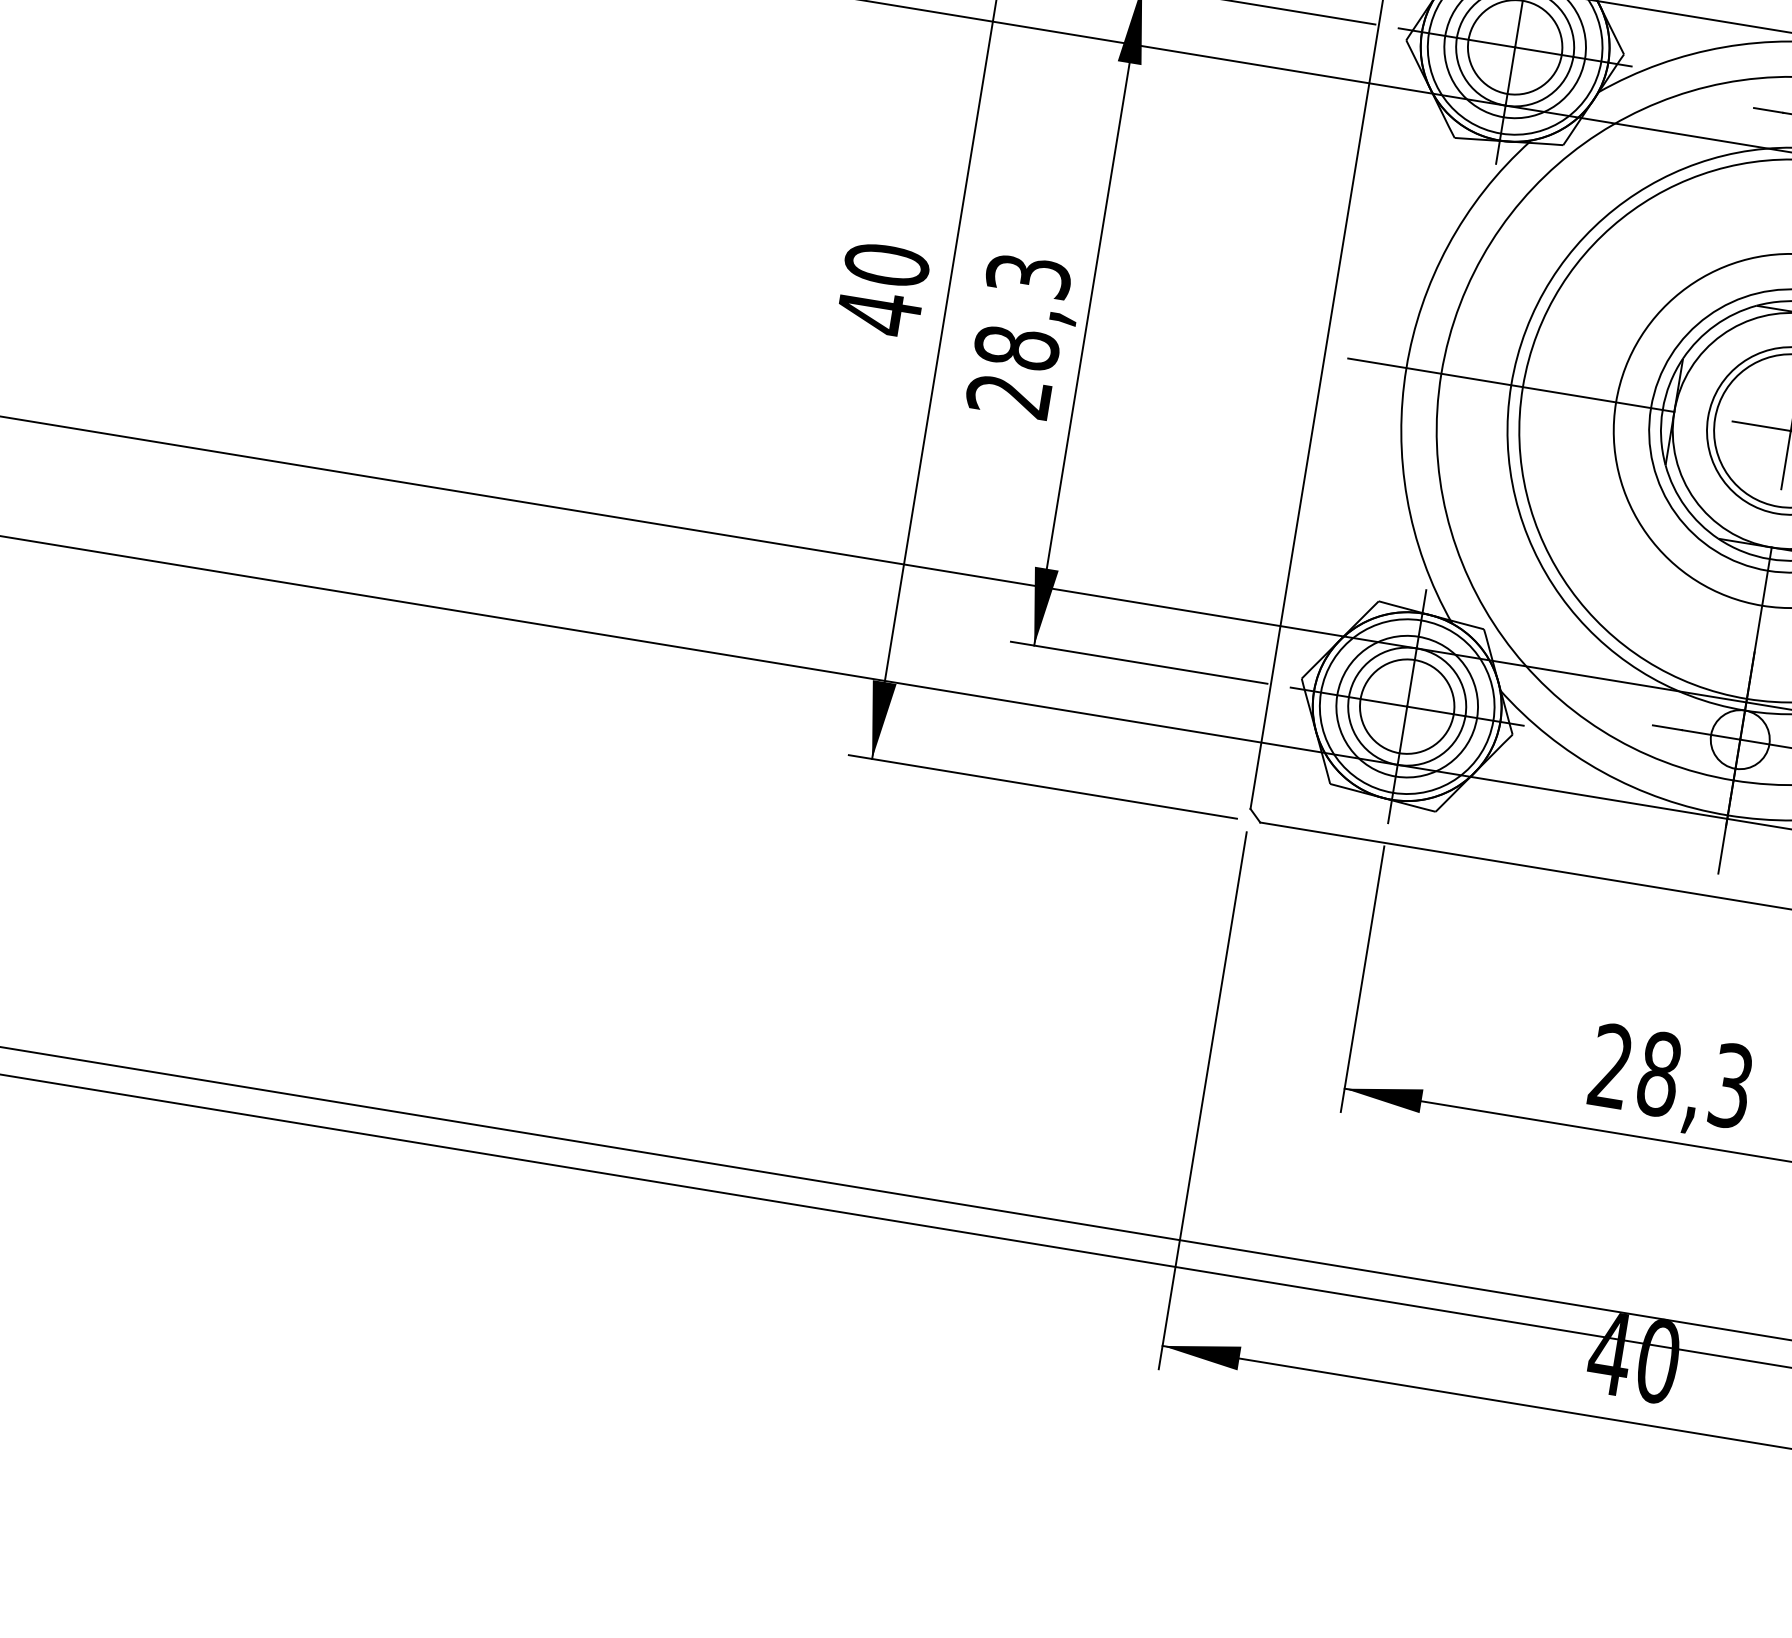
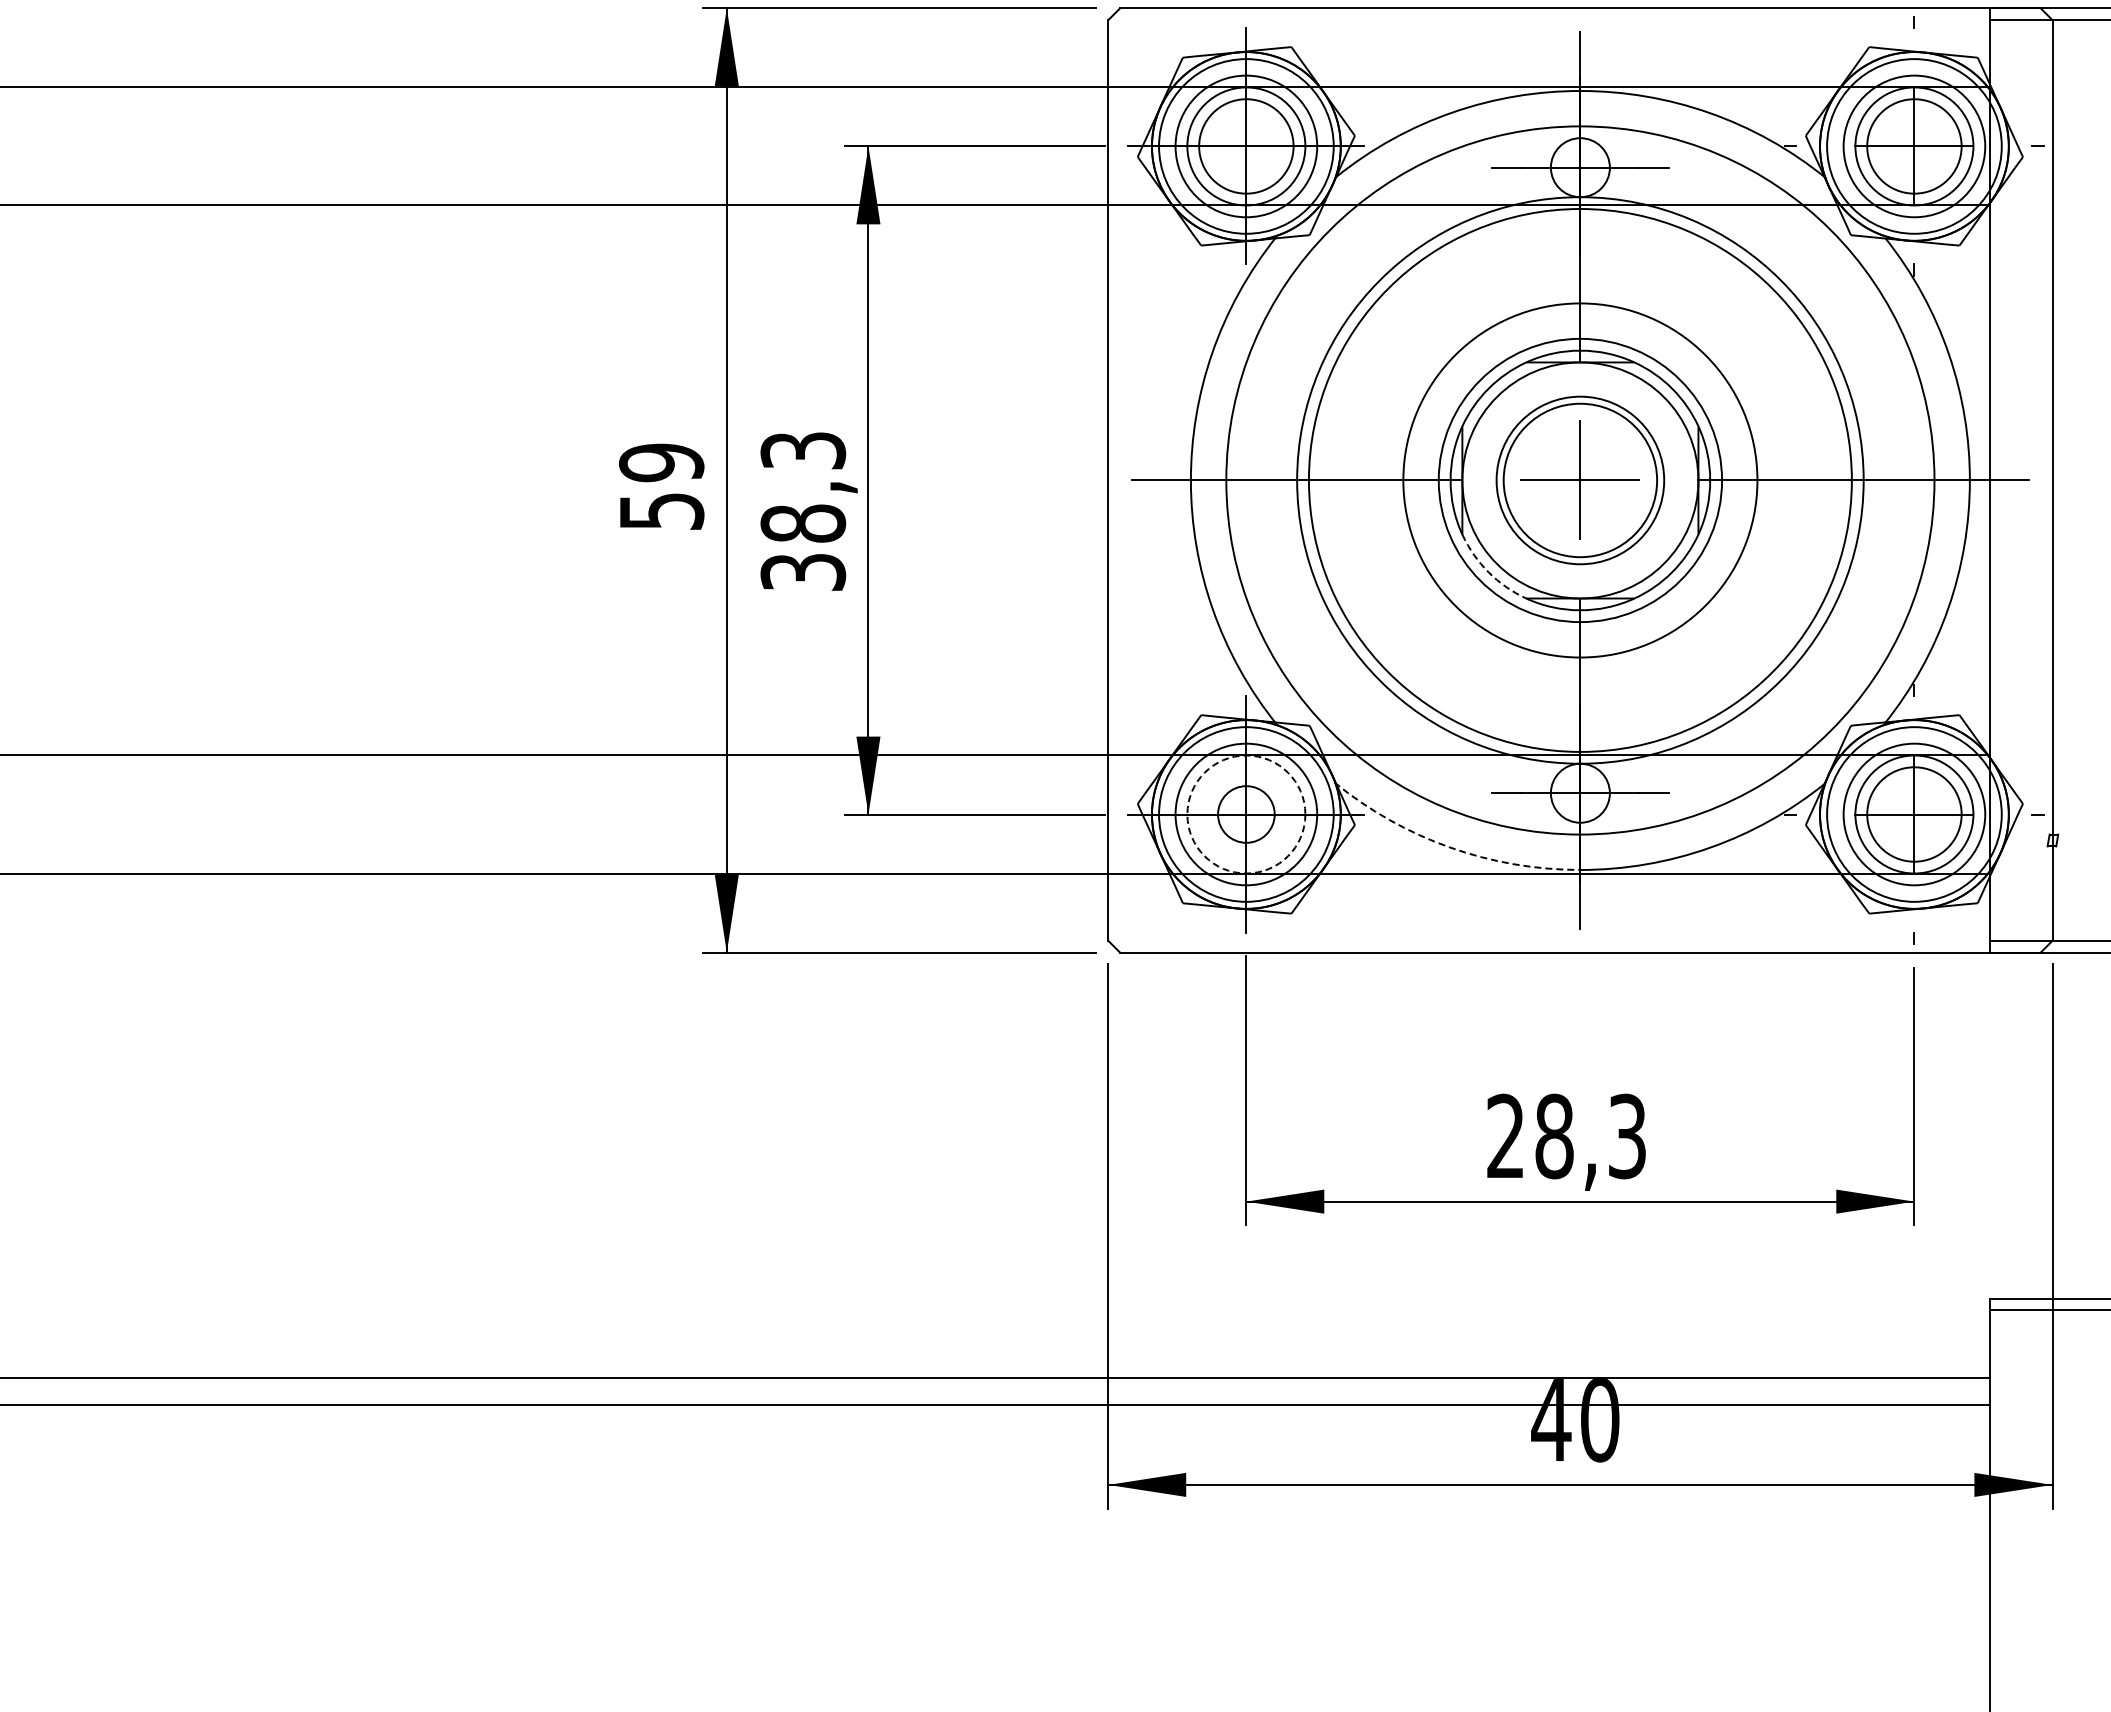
text: (882, 289) -> (661, 487), 40 -> 59
text: (1009, 396) -> (803, 572), 28,3 -> 38,3
arc: (1685, 506) -> (1488, 572), solid -> dashed
circle: (1407, 706) -> (1246, 814), size x0.6
circle: (1407, 706) -> (1246, 814), solid -> dashed
arc: (1602, 772) -> (1449, 847), solid -> dashed

